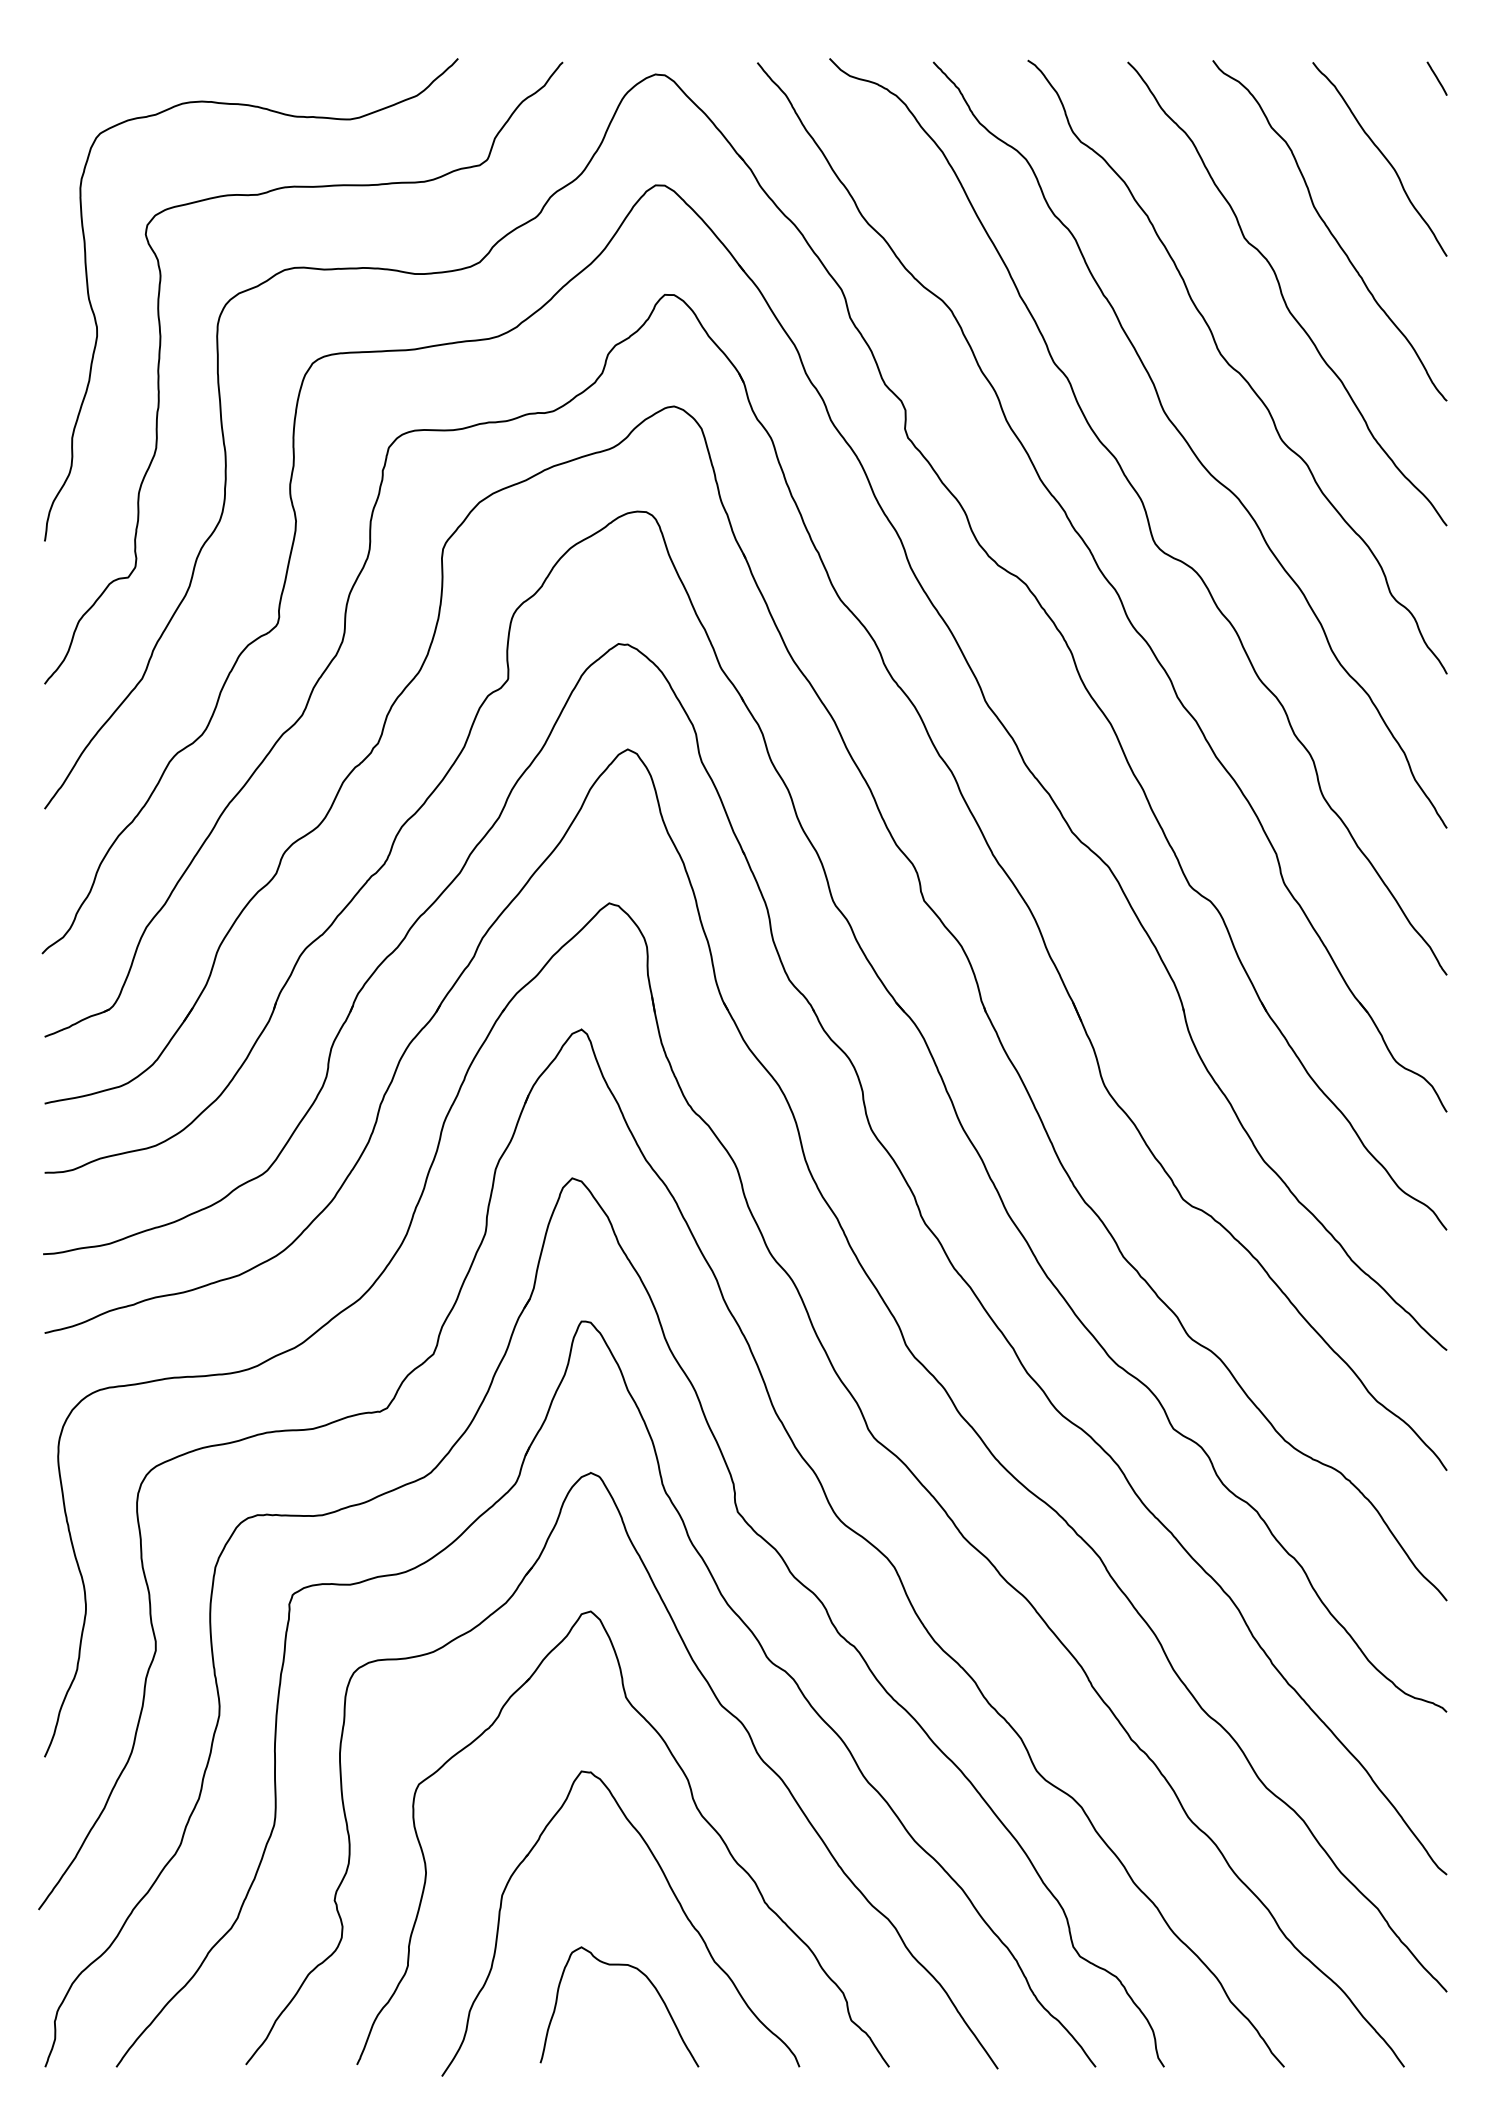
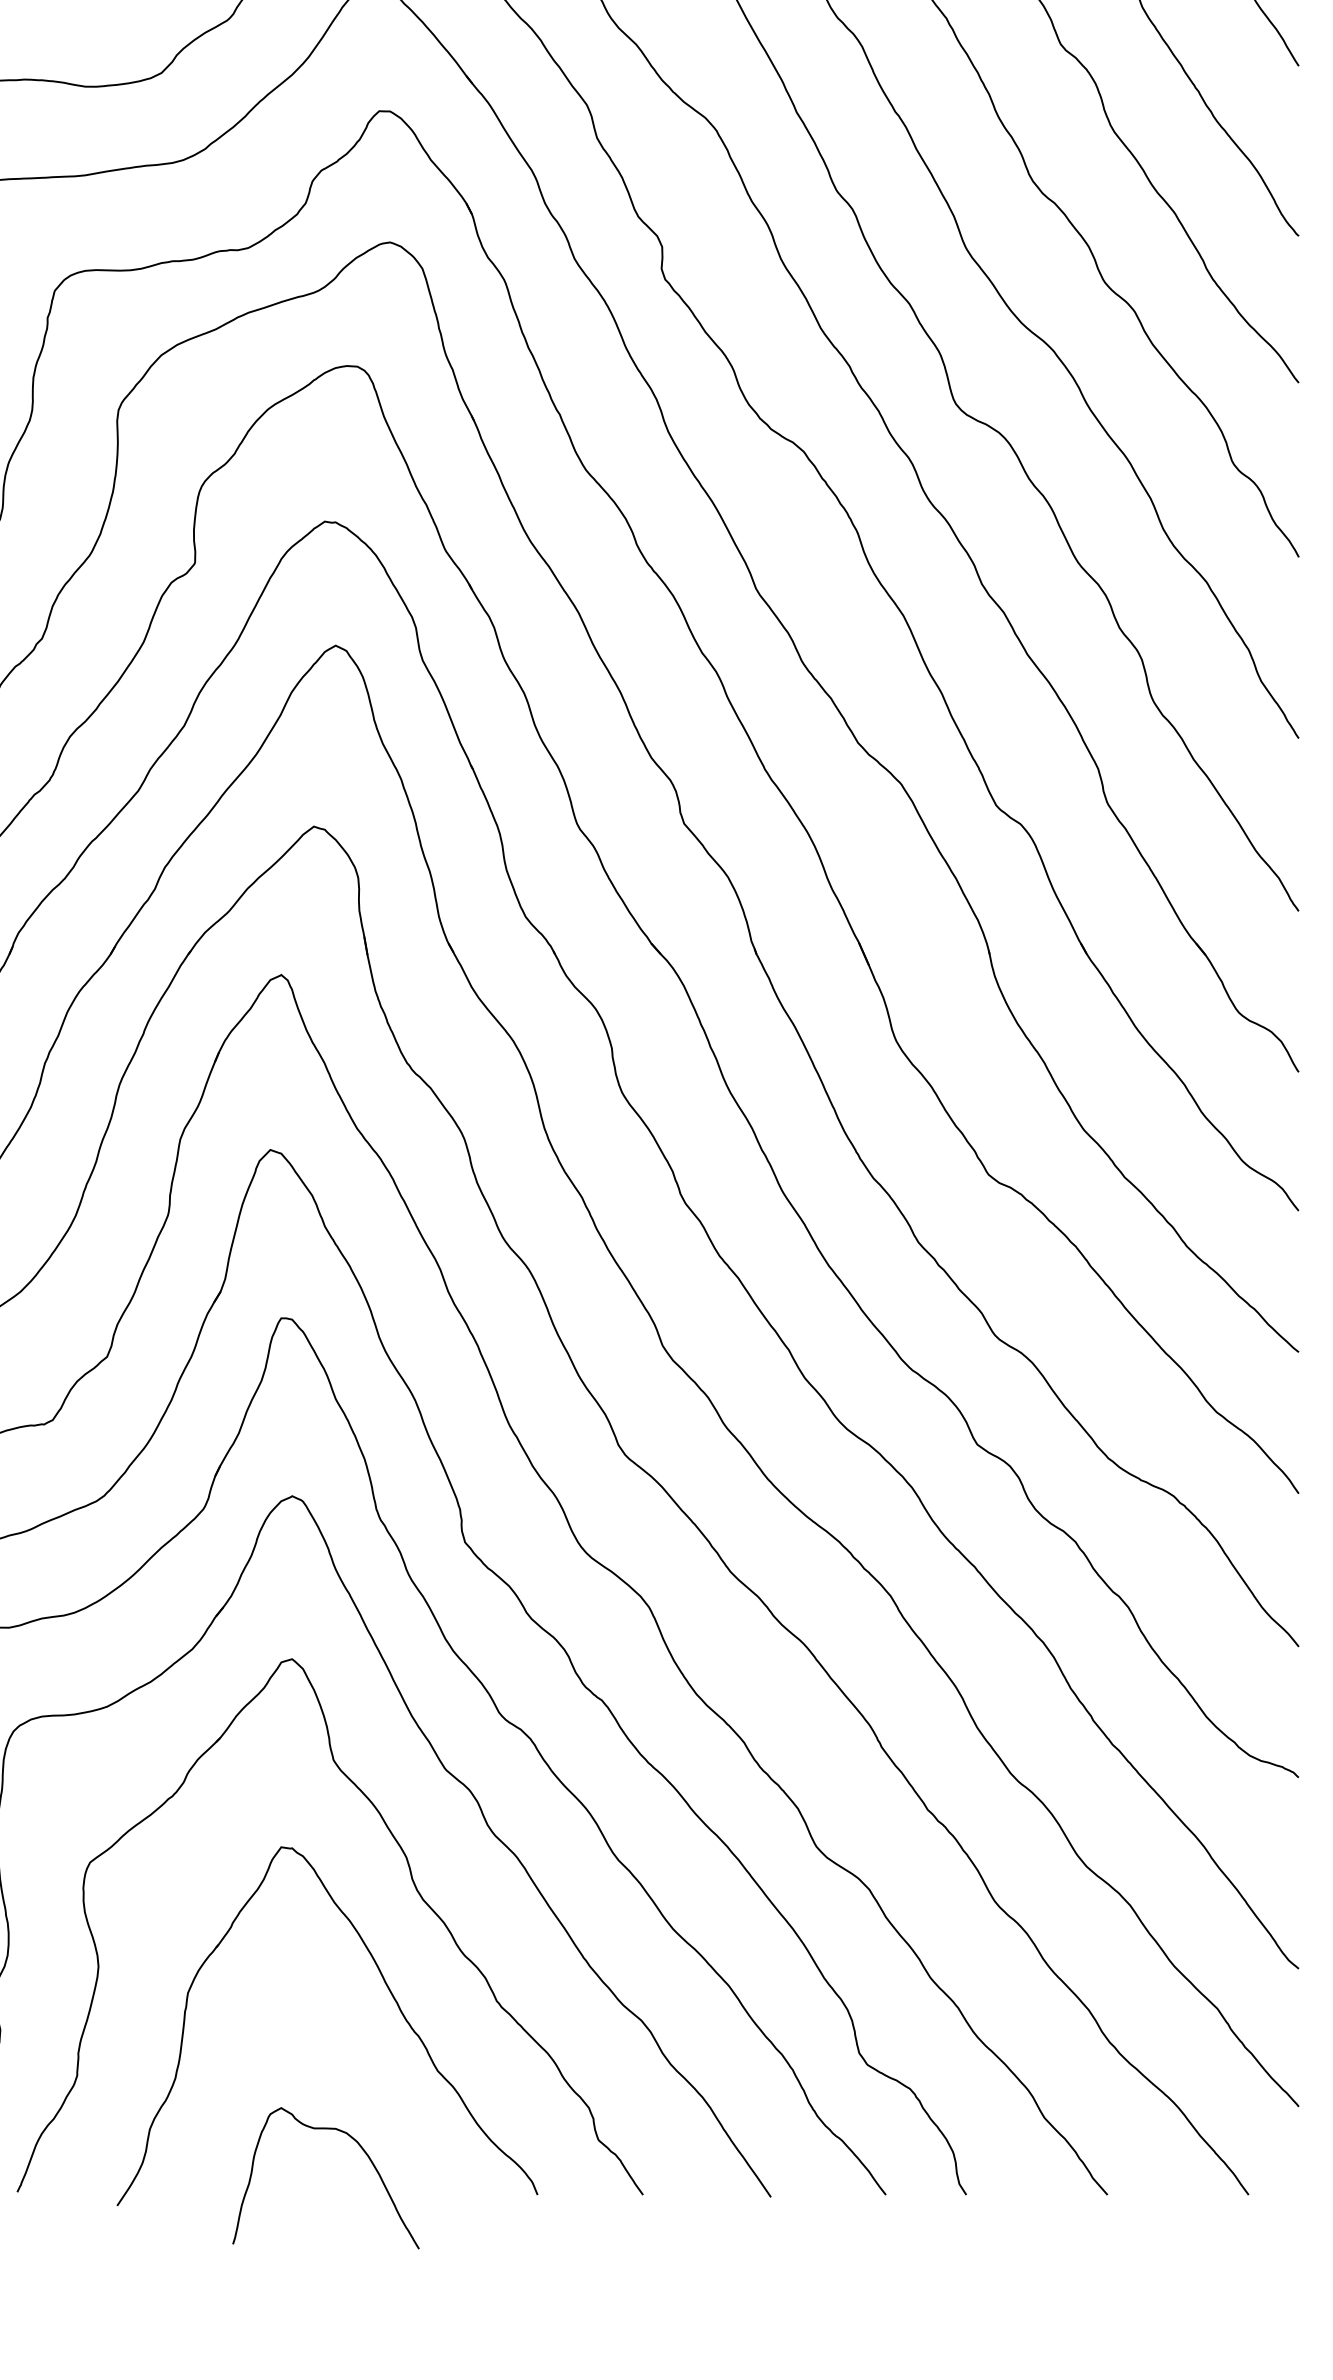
curve: (650, 1983) -> (362, 2150), moved

